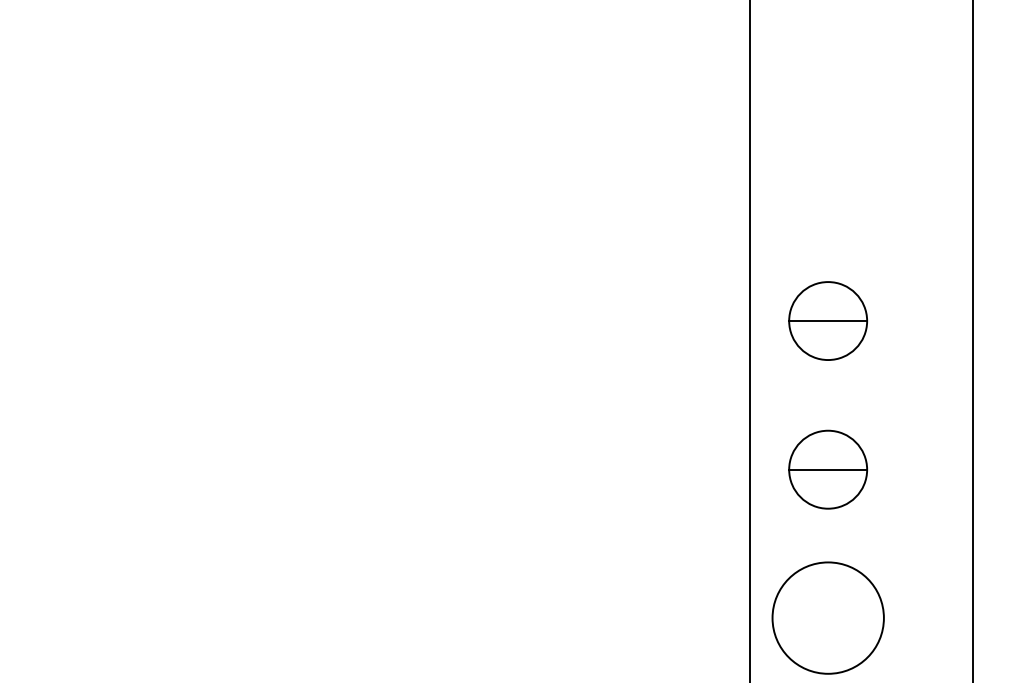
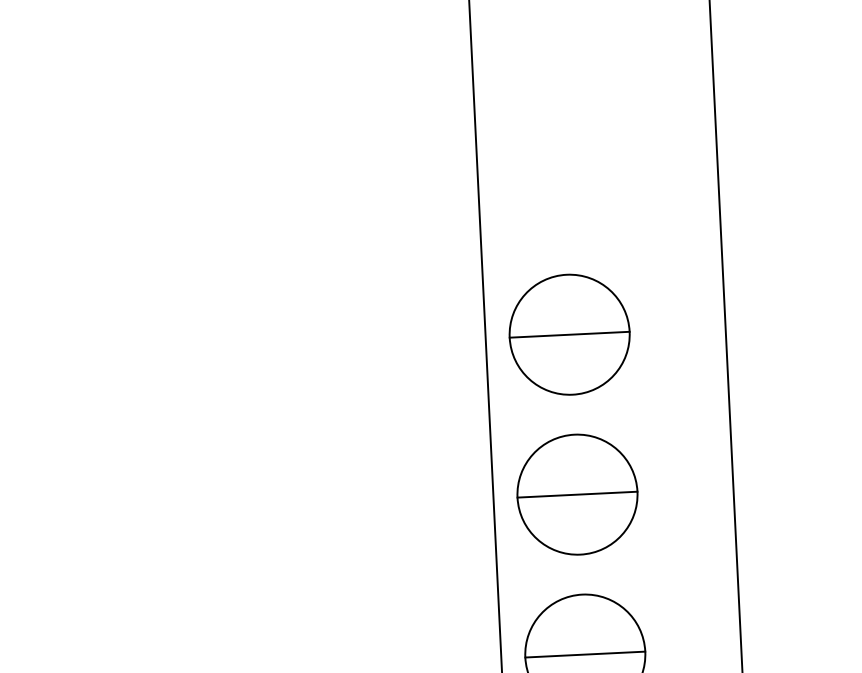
part: (827, 320) -> (568, 334), size x1.43
part: (827, 469) -> (576, 494), size x1.43
line: (827, 618) -> (584, 655), added

